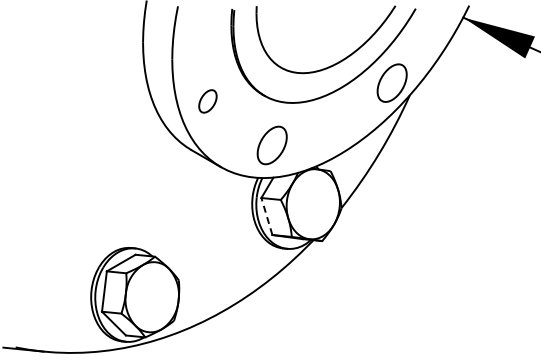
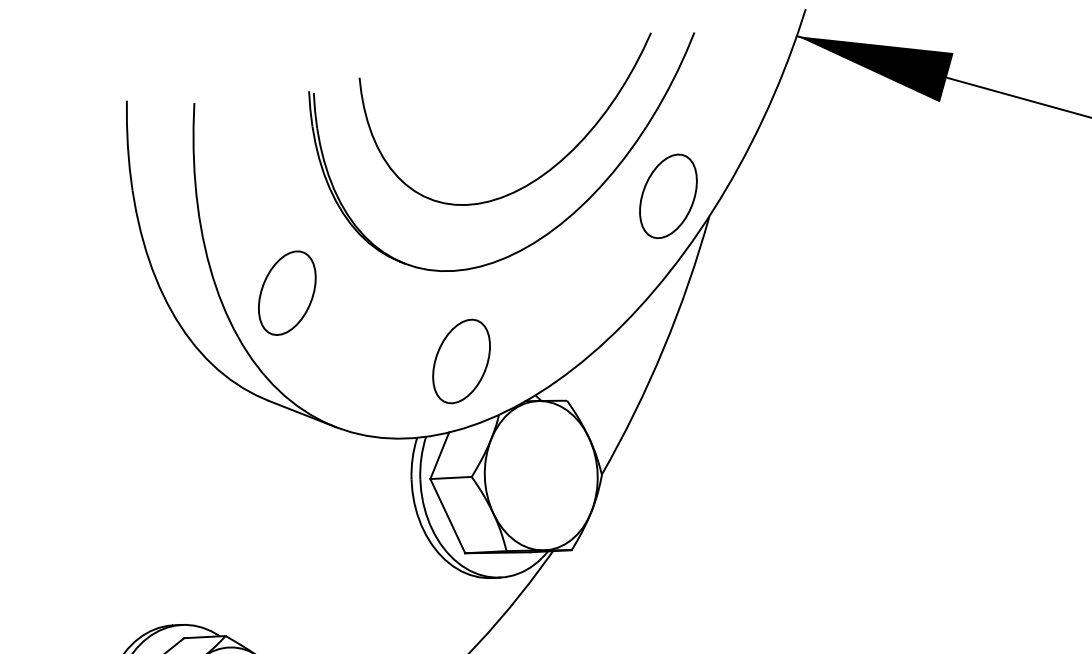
part: (207, 101) -> (286, 293), size x1.67
part: (271, 145) -> (460, 361), moved
line: (266, 216) -> (446, 516), dashed -> solid

